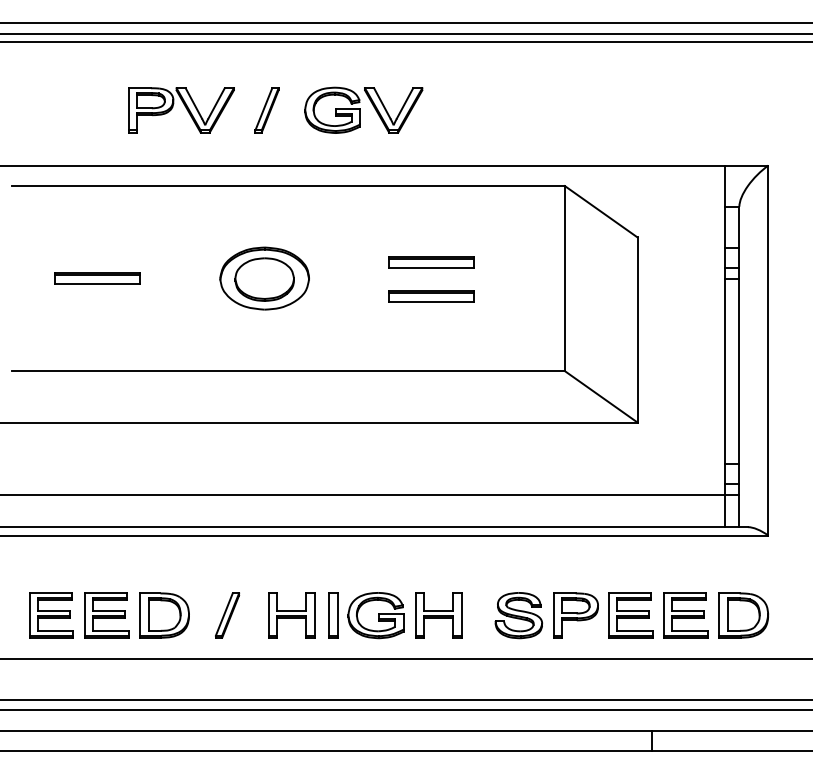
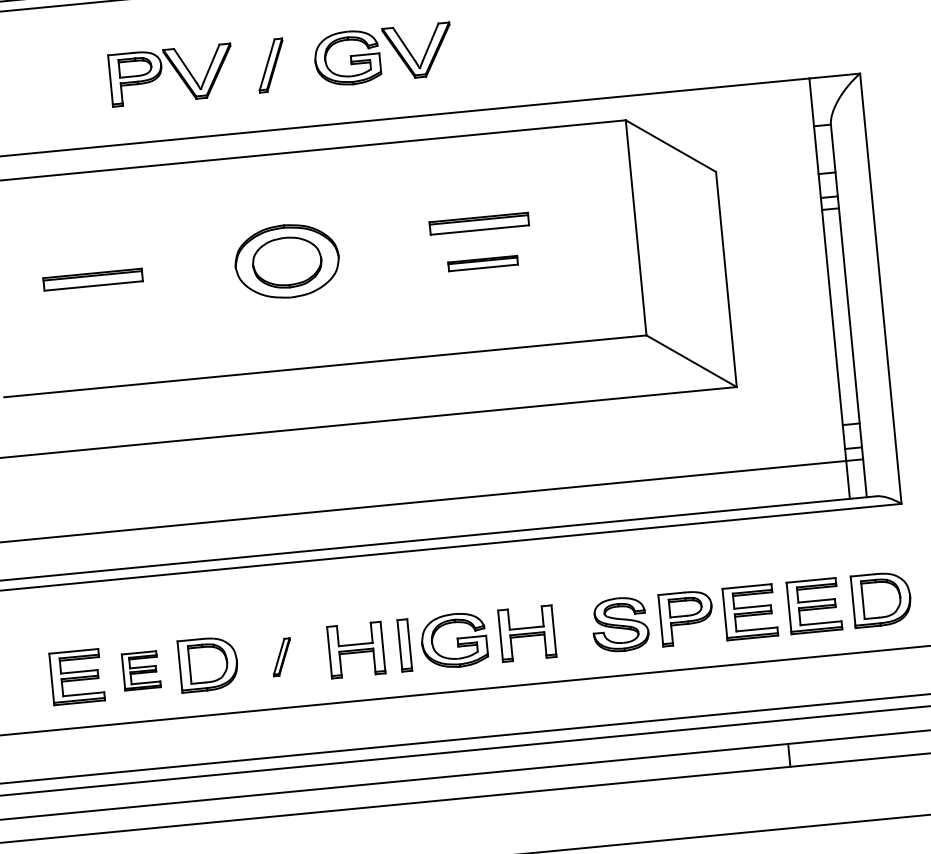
part: (431, 296) -> (483, 263), size x0.7
part: (106, 615) -> (140, 670), size x0.7
part: (227, 615) -> (281, 657), size x0.7

